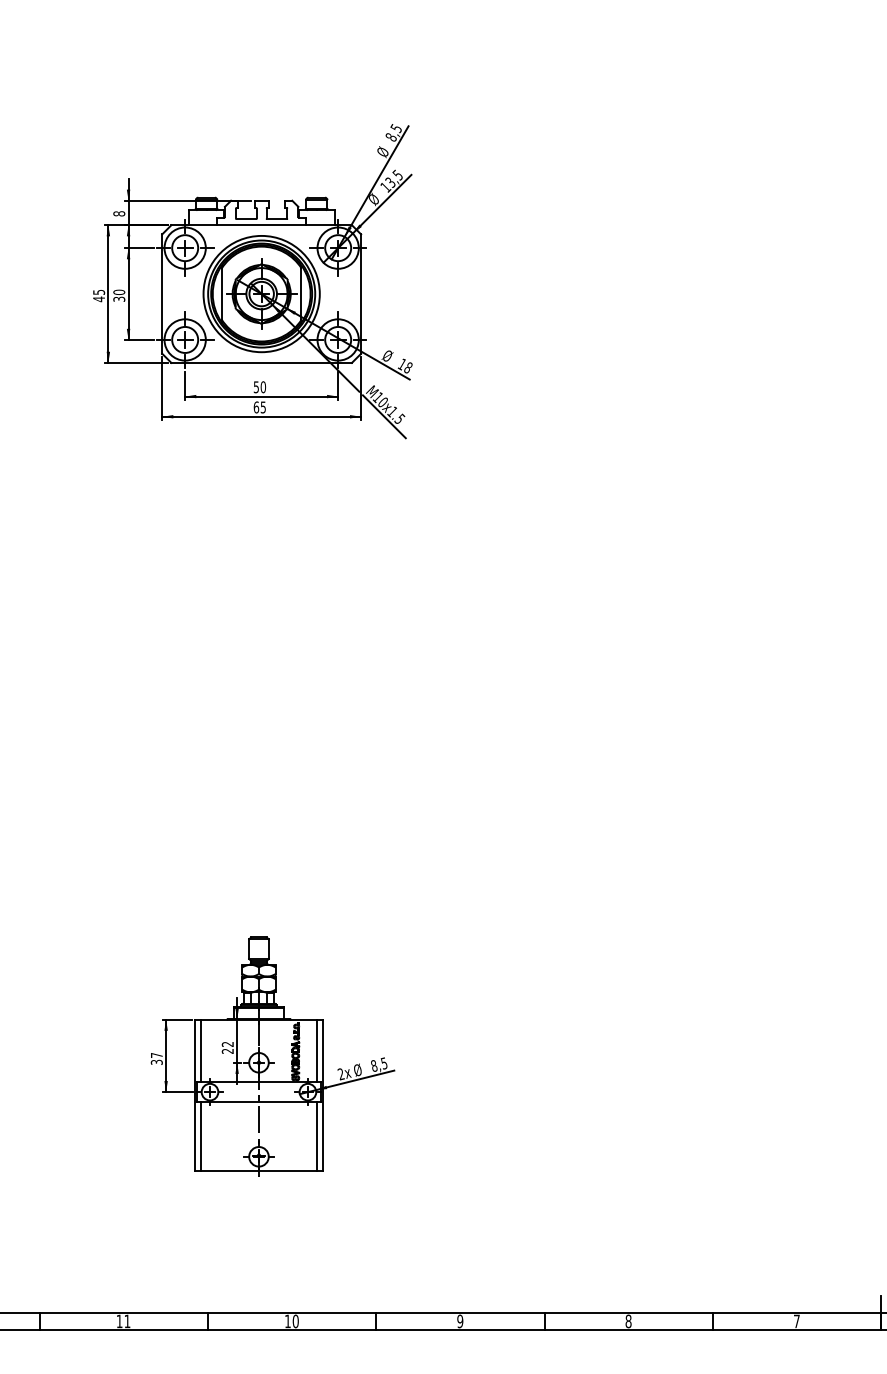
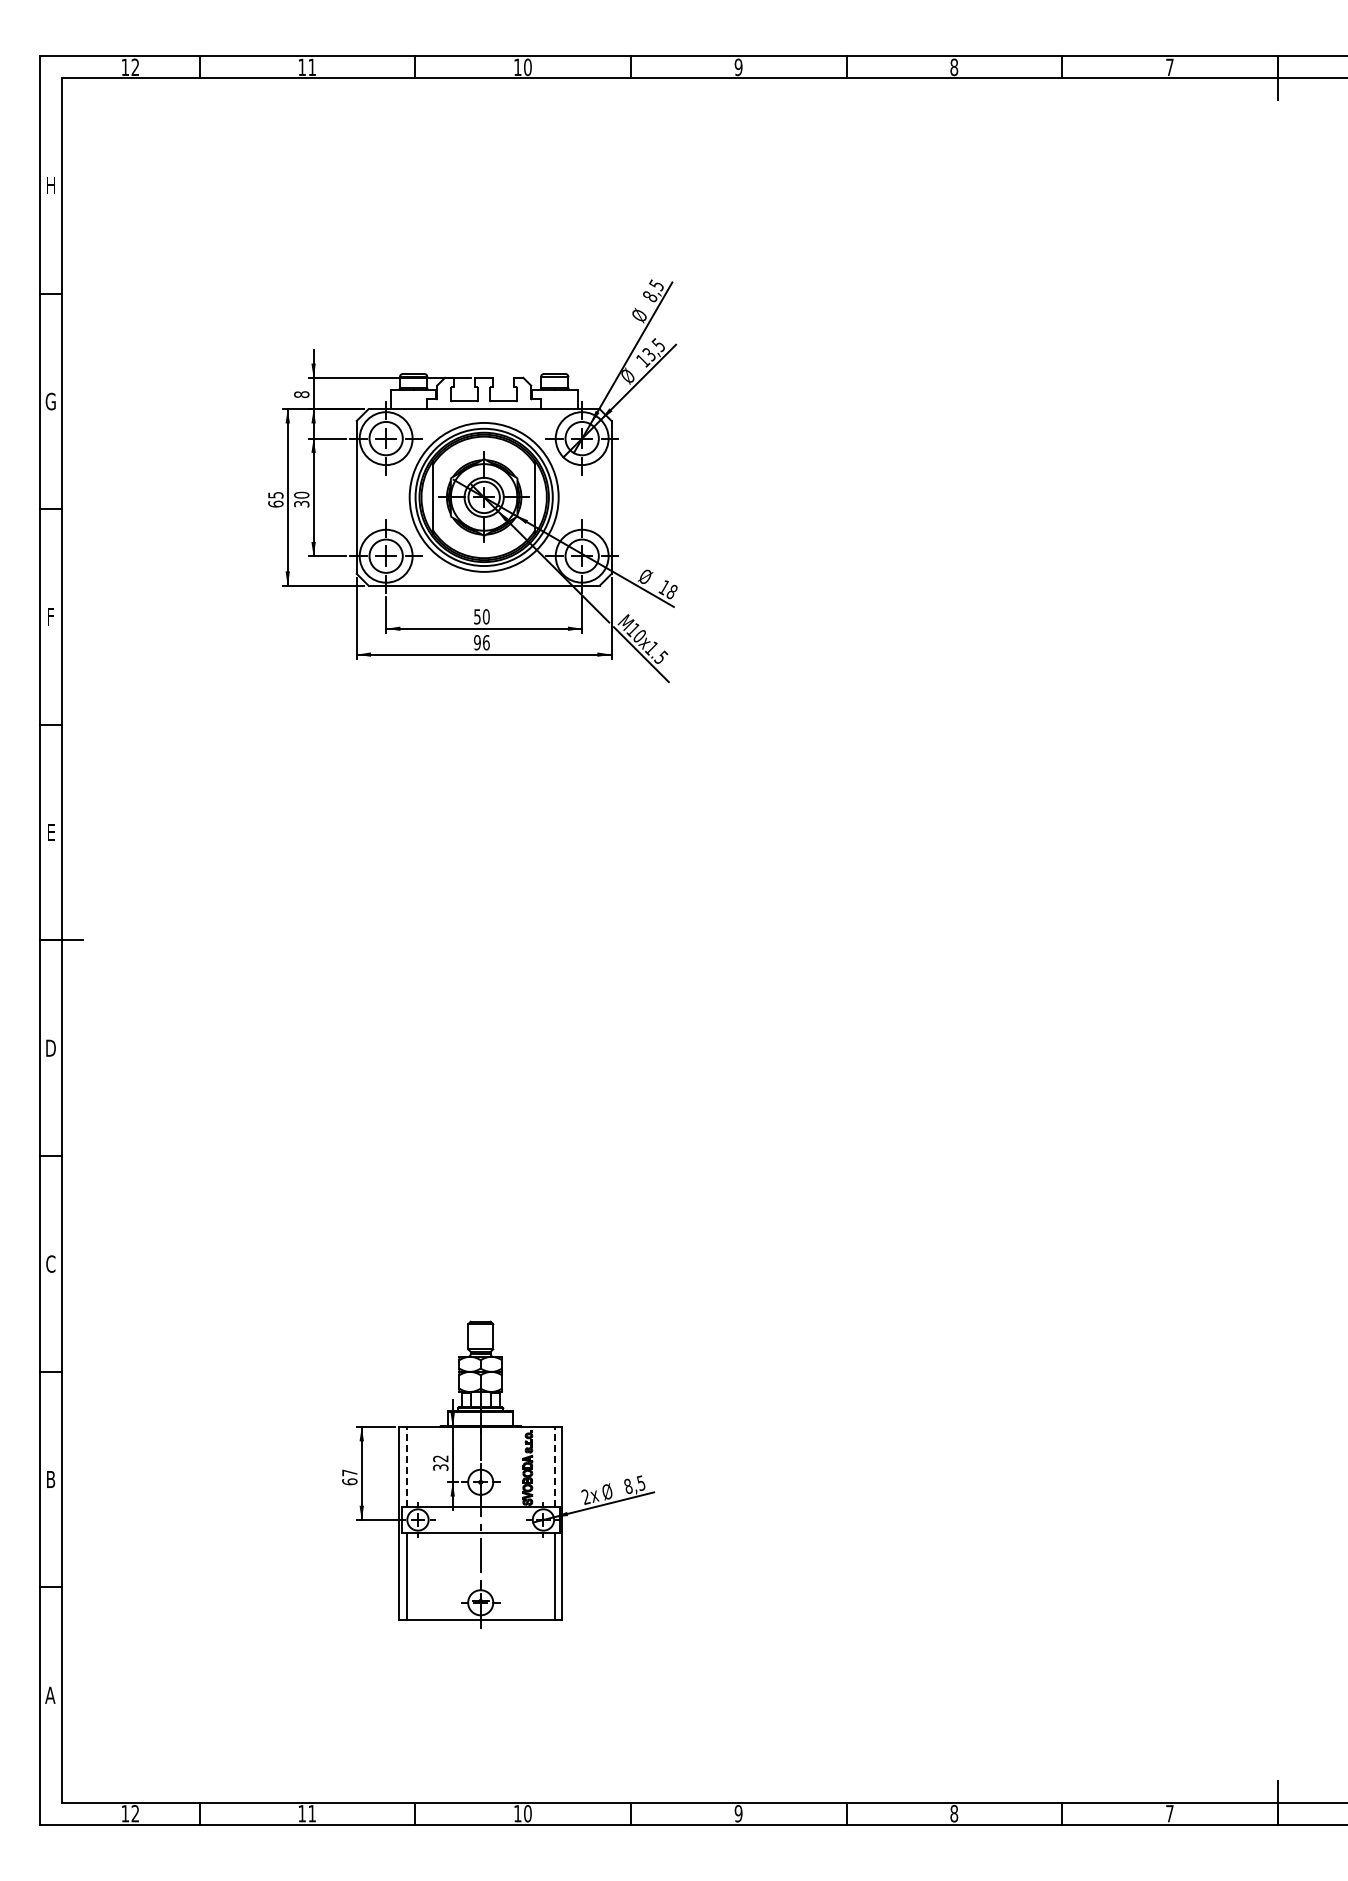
text: (98, 298) -> (275, 503), 45 -> 65
text: (259, 407) -> (481, 642), 65 -> 96
line: (201, 1050) -> (406, 1466), solid -> dashed
line: (316, 1050) -> (554, 1466), solid -> dashed
text: (227, 1051) -> (440, 1467), 22 -> 32
text: (156, 1062) -> (349, 1481), 37 -> 67

